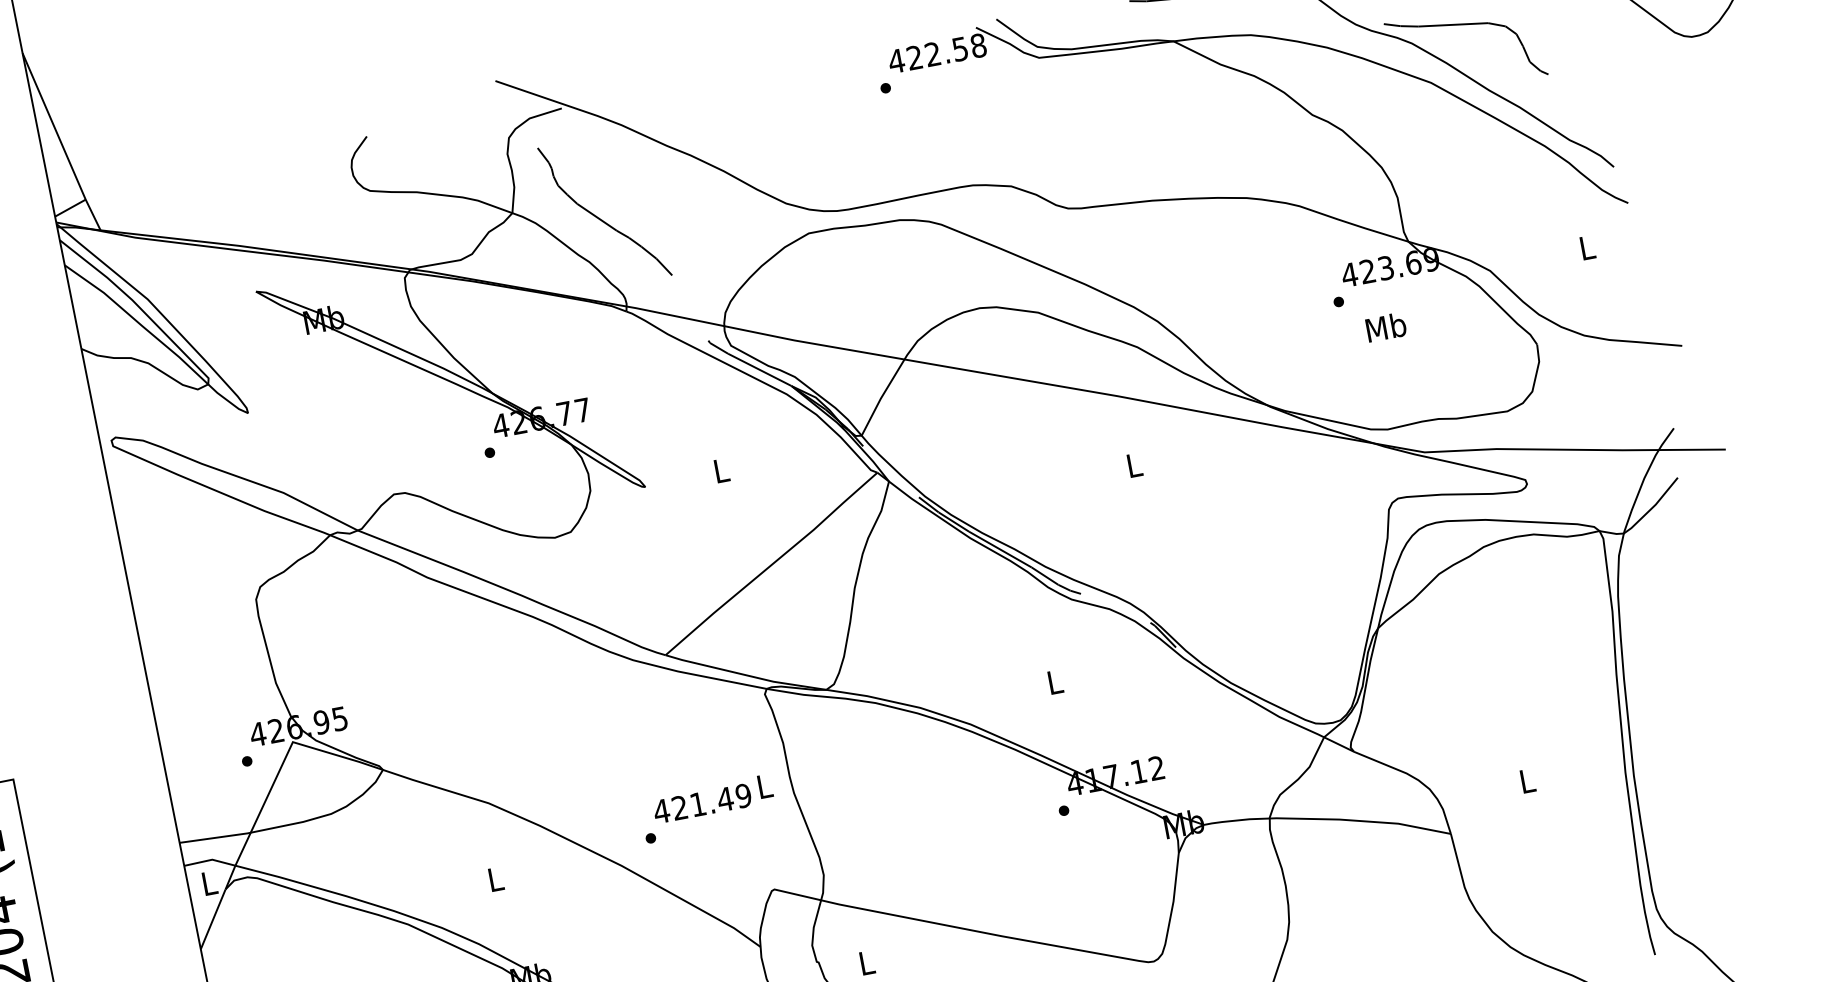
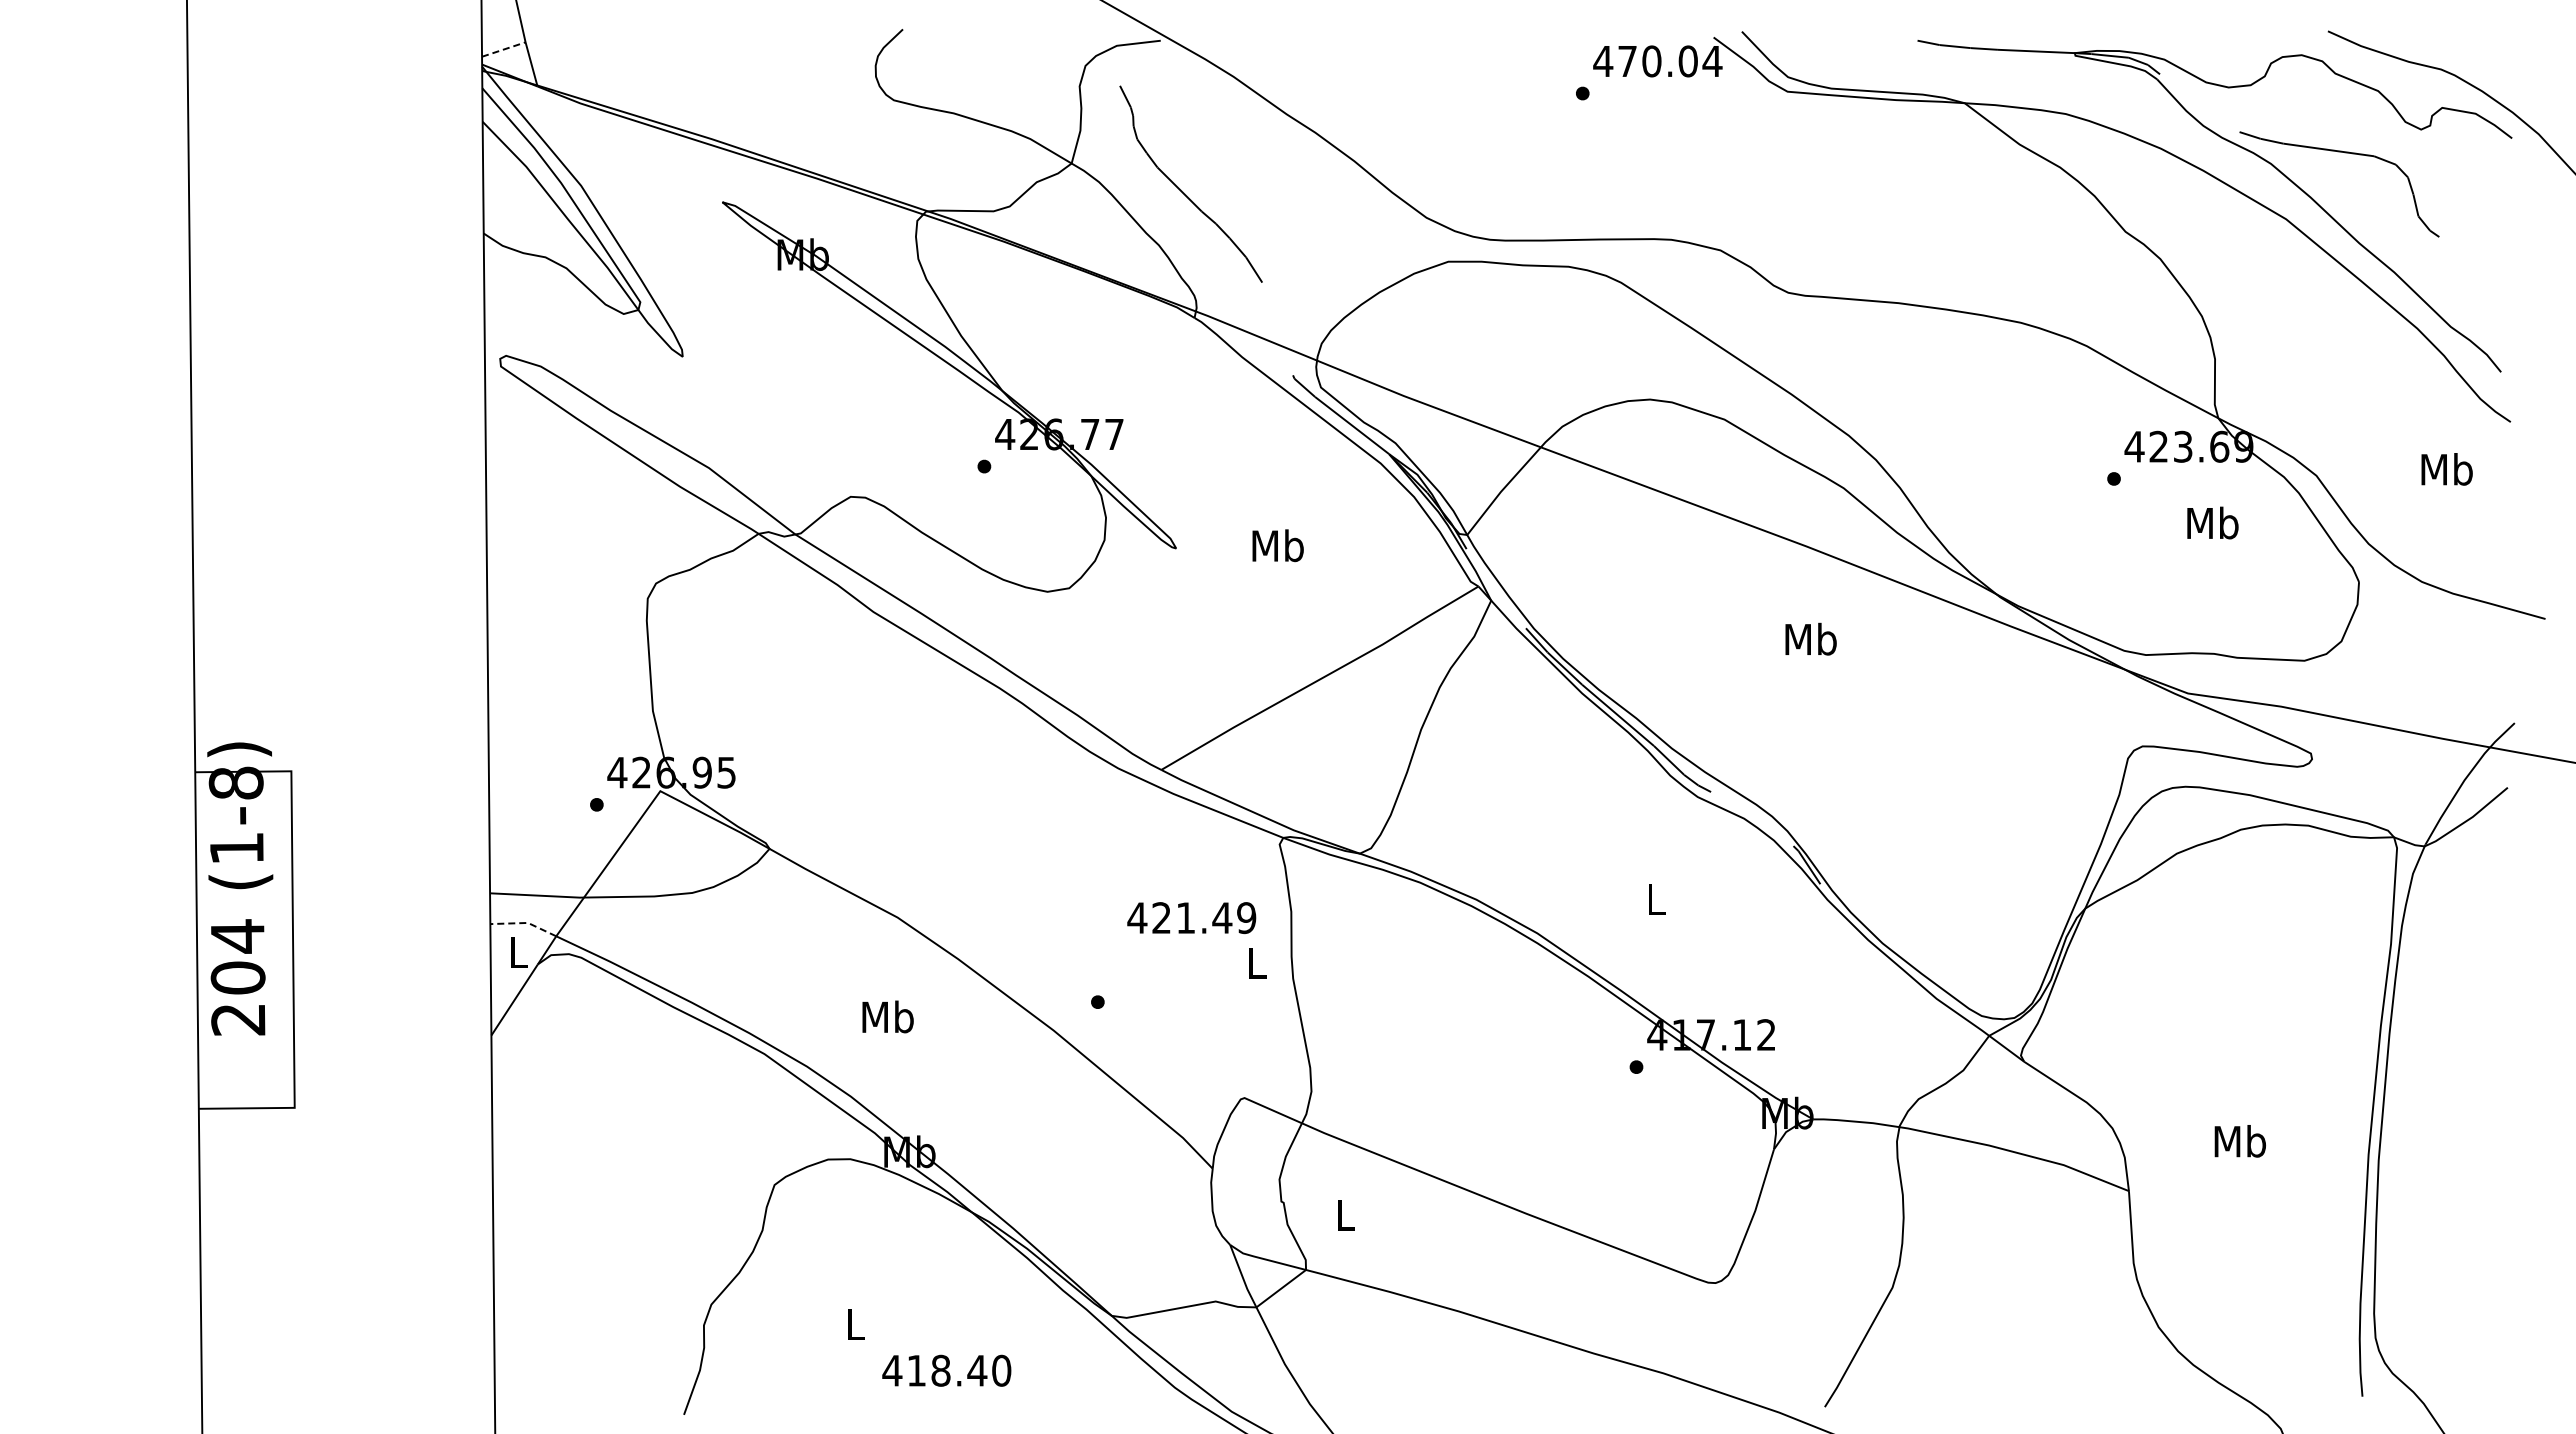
text: (947, 51) -> (1670, 61), 422.58 -> 470.04
line: (70, 208) -> (503, 49), solid -> dashed
text: (1586, 247) -> (2446, 469), L -> Mb
text: (1385, 326) -> (2212, 522), moved
text: (1133, 464) -> (1810, 638), L -> Mb
text: (720, 470) -> (1277, 545), L -> Mb
text: (1527, 780) -> (2240, 1141), L -> Mb
text: (702, 804) -> (1191, 918), moved
line: (210, 860) -> (525, 923), solid -> dashed
text: (495, 878) -> (887, 1016), L -> Mb

